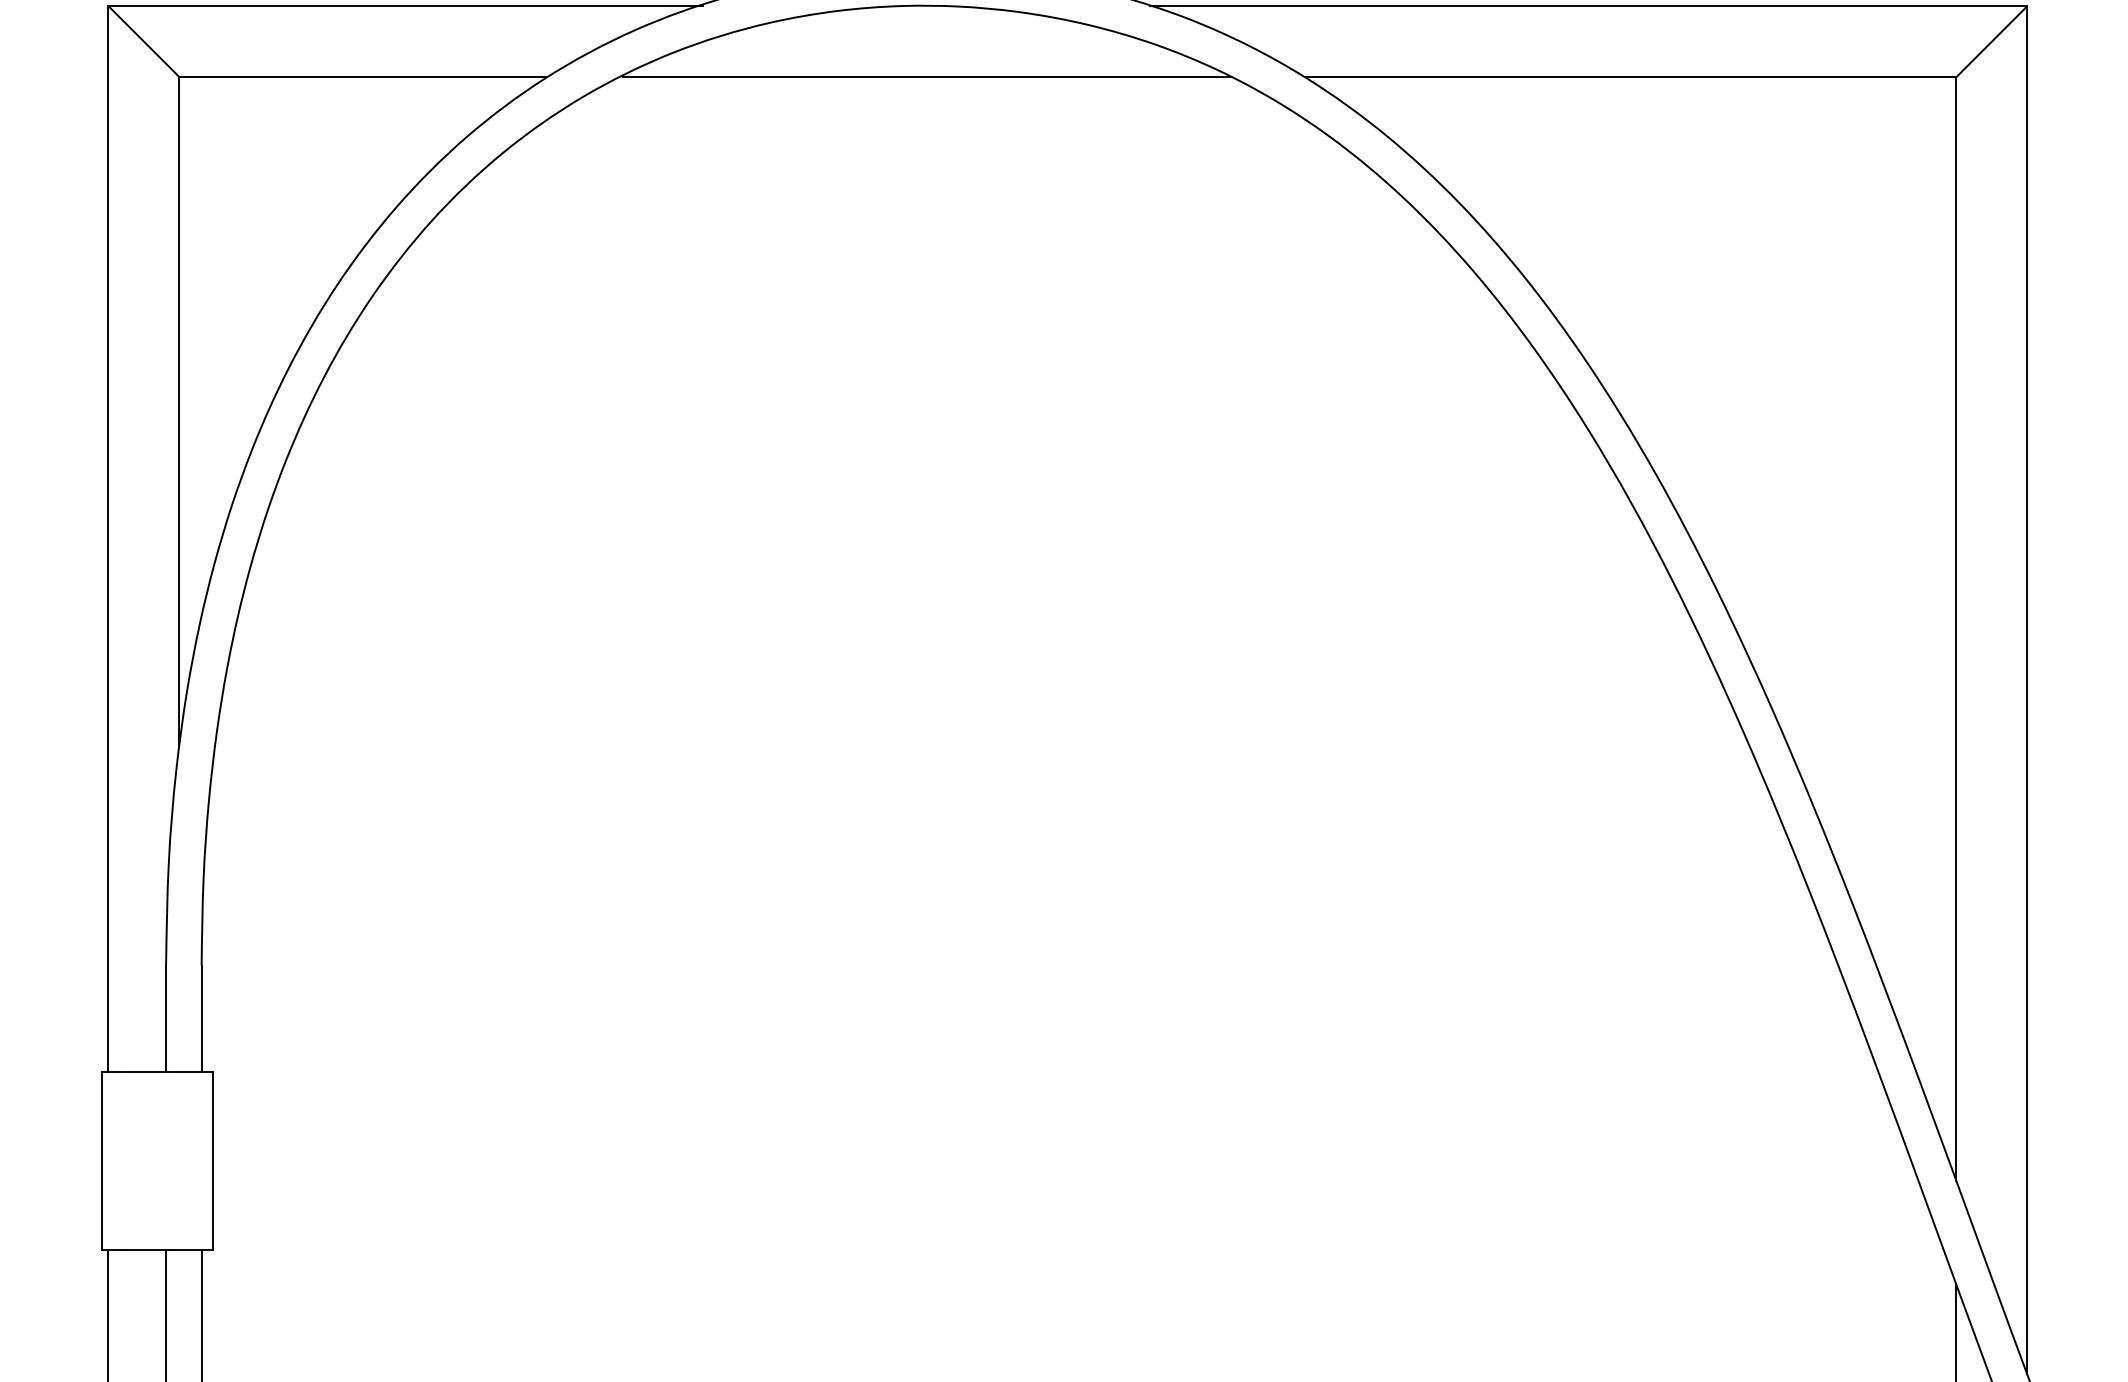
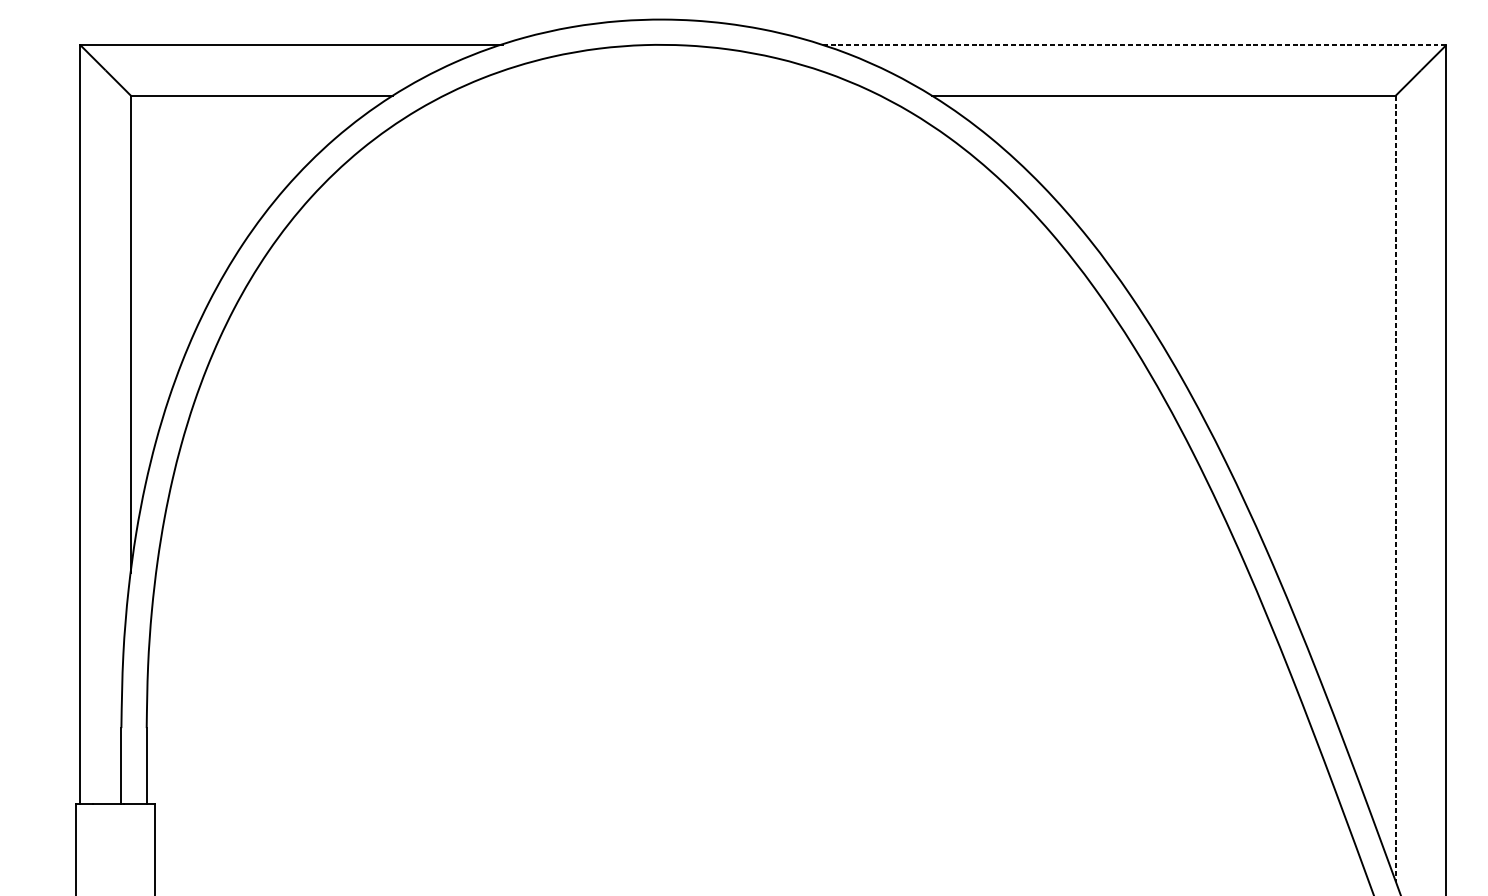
line: (1588, 6) -> (1133, 45), solid -> dashed
line: (926, 77) -> (662, 95), removed
line: (1956, 629) -> (1395, 488), solid -> dashed

